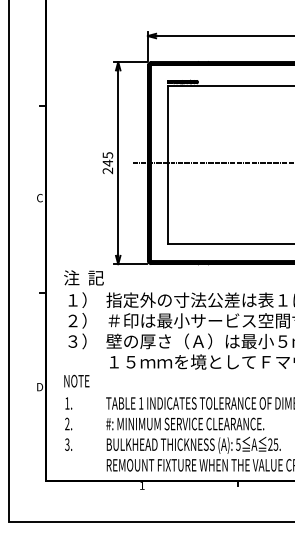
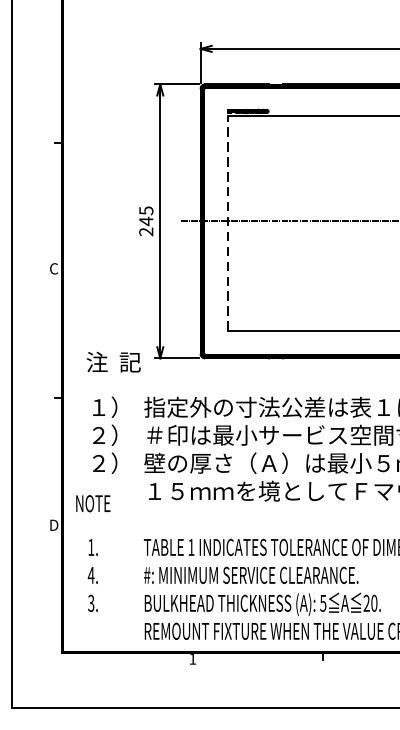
line: (168, 164) -> (228, 223), solid -> dashed
text: (83, 277) -> (113, 361), moved
text: (72, 341) -> (98, 463), ３） -> ２）
text: (76, 380) -> (92, 502), moved
text: (66, 423) -> (90, 574), 2. -> 4.
text: (275, 444) -> (373, 603), 25. -> 20.

